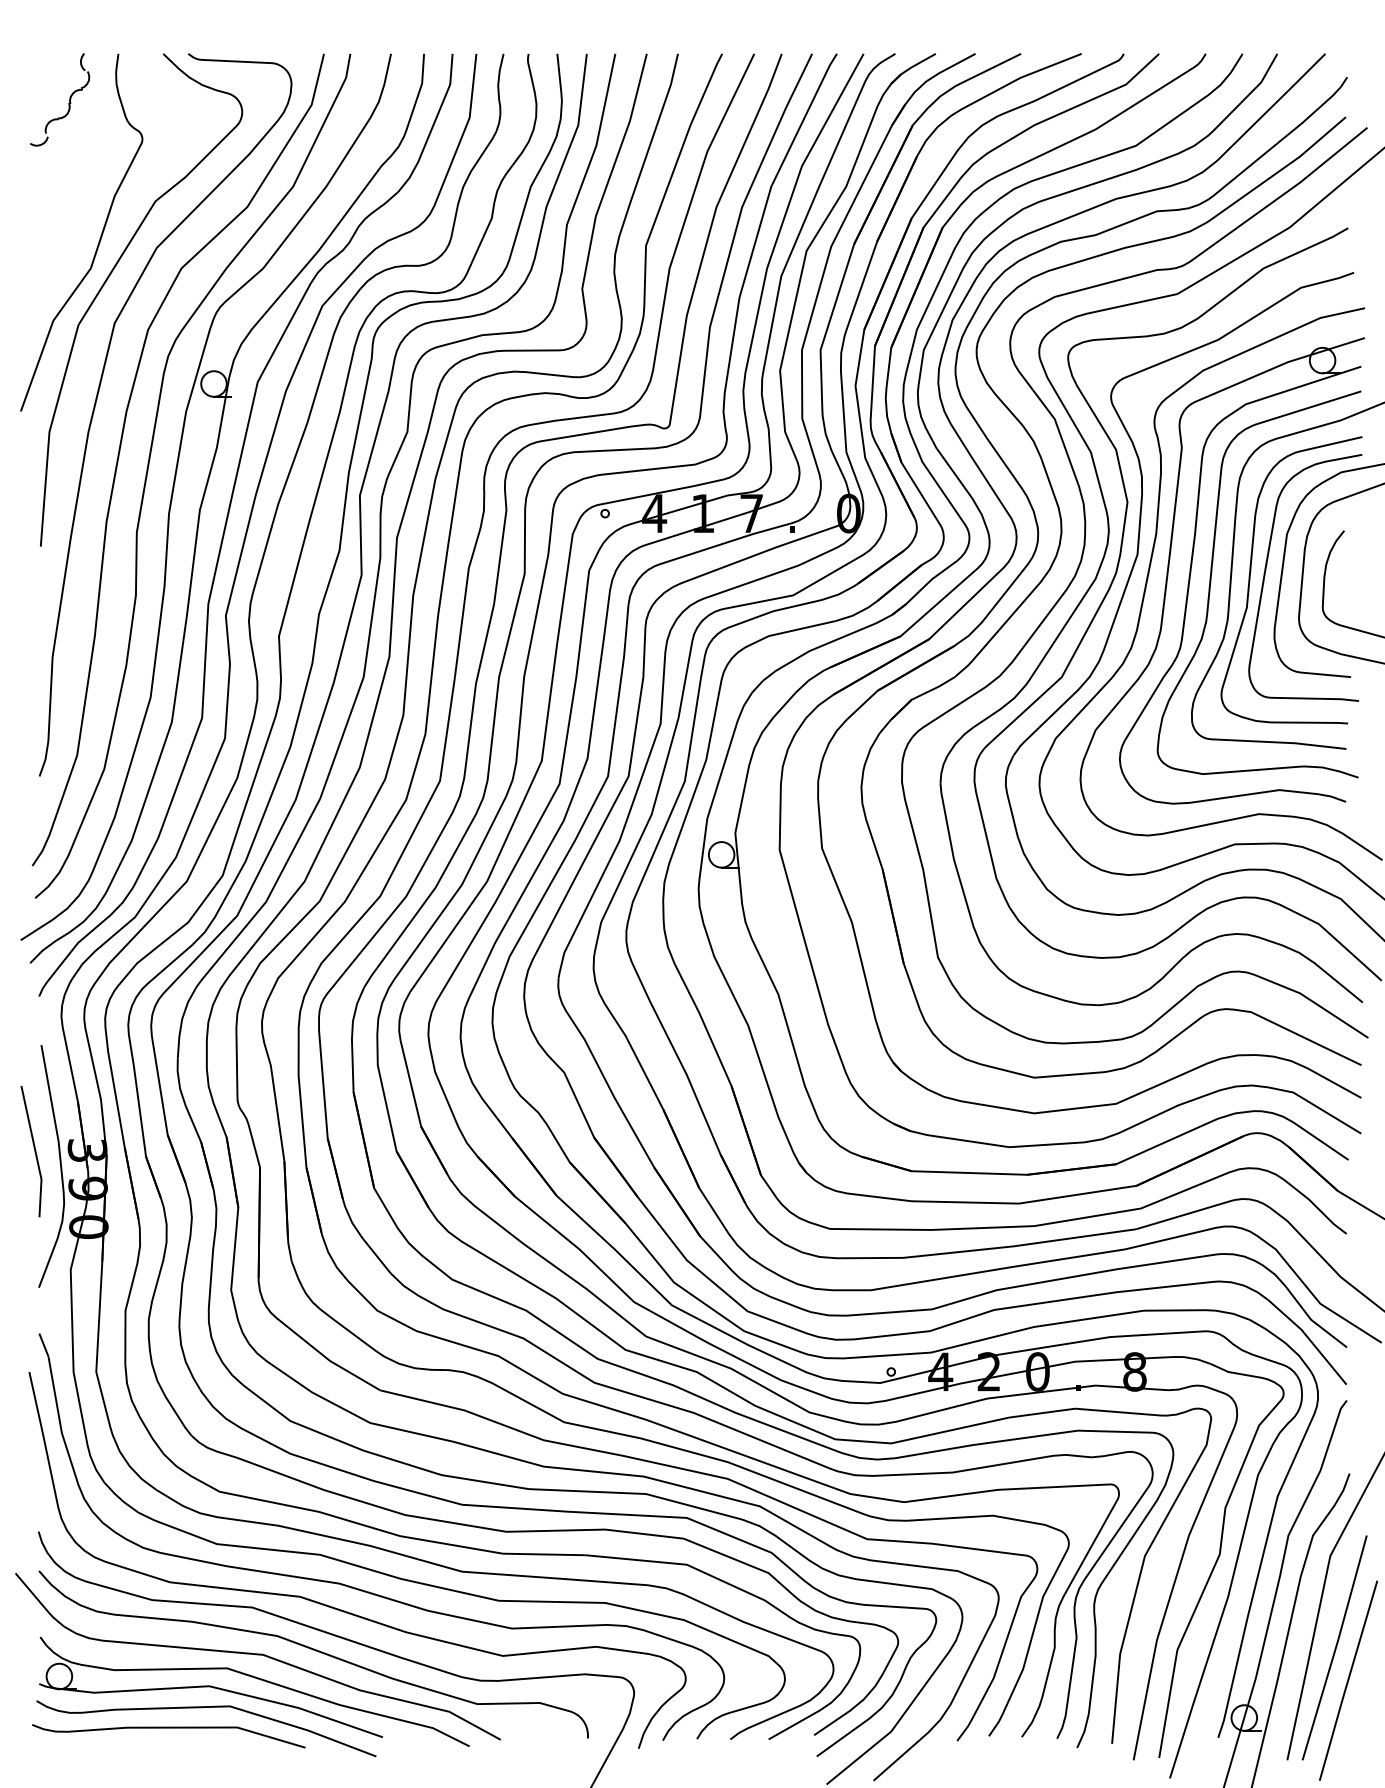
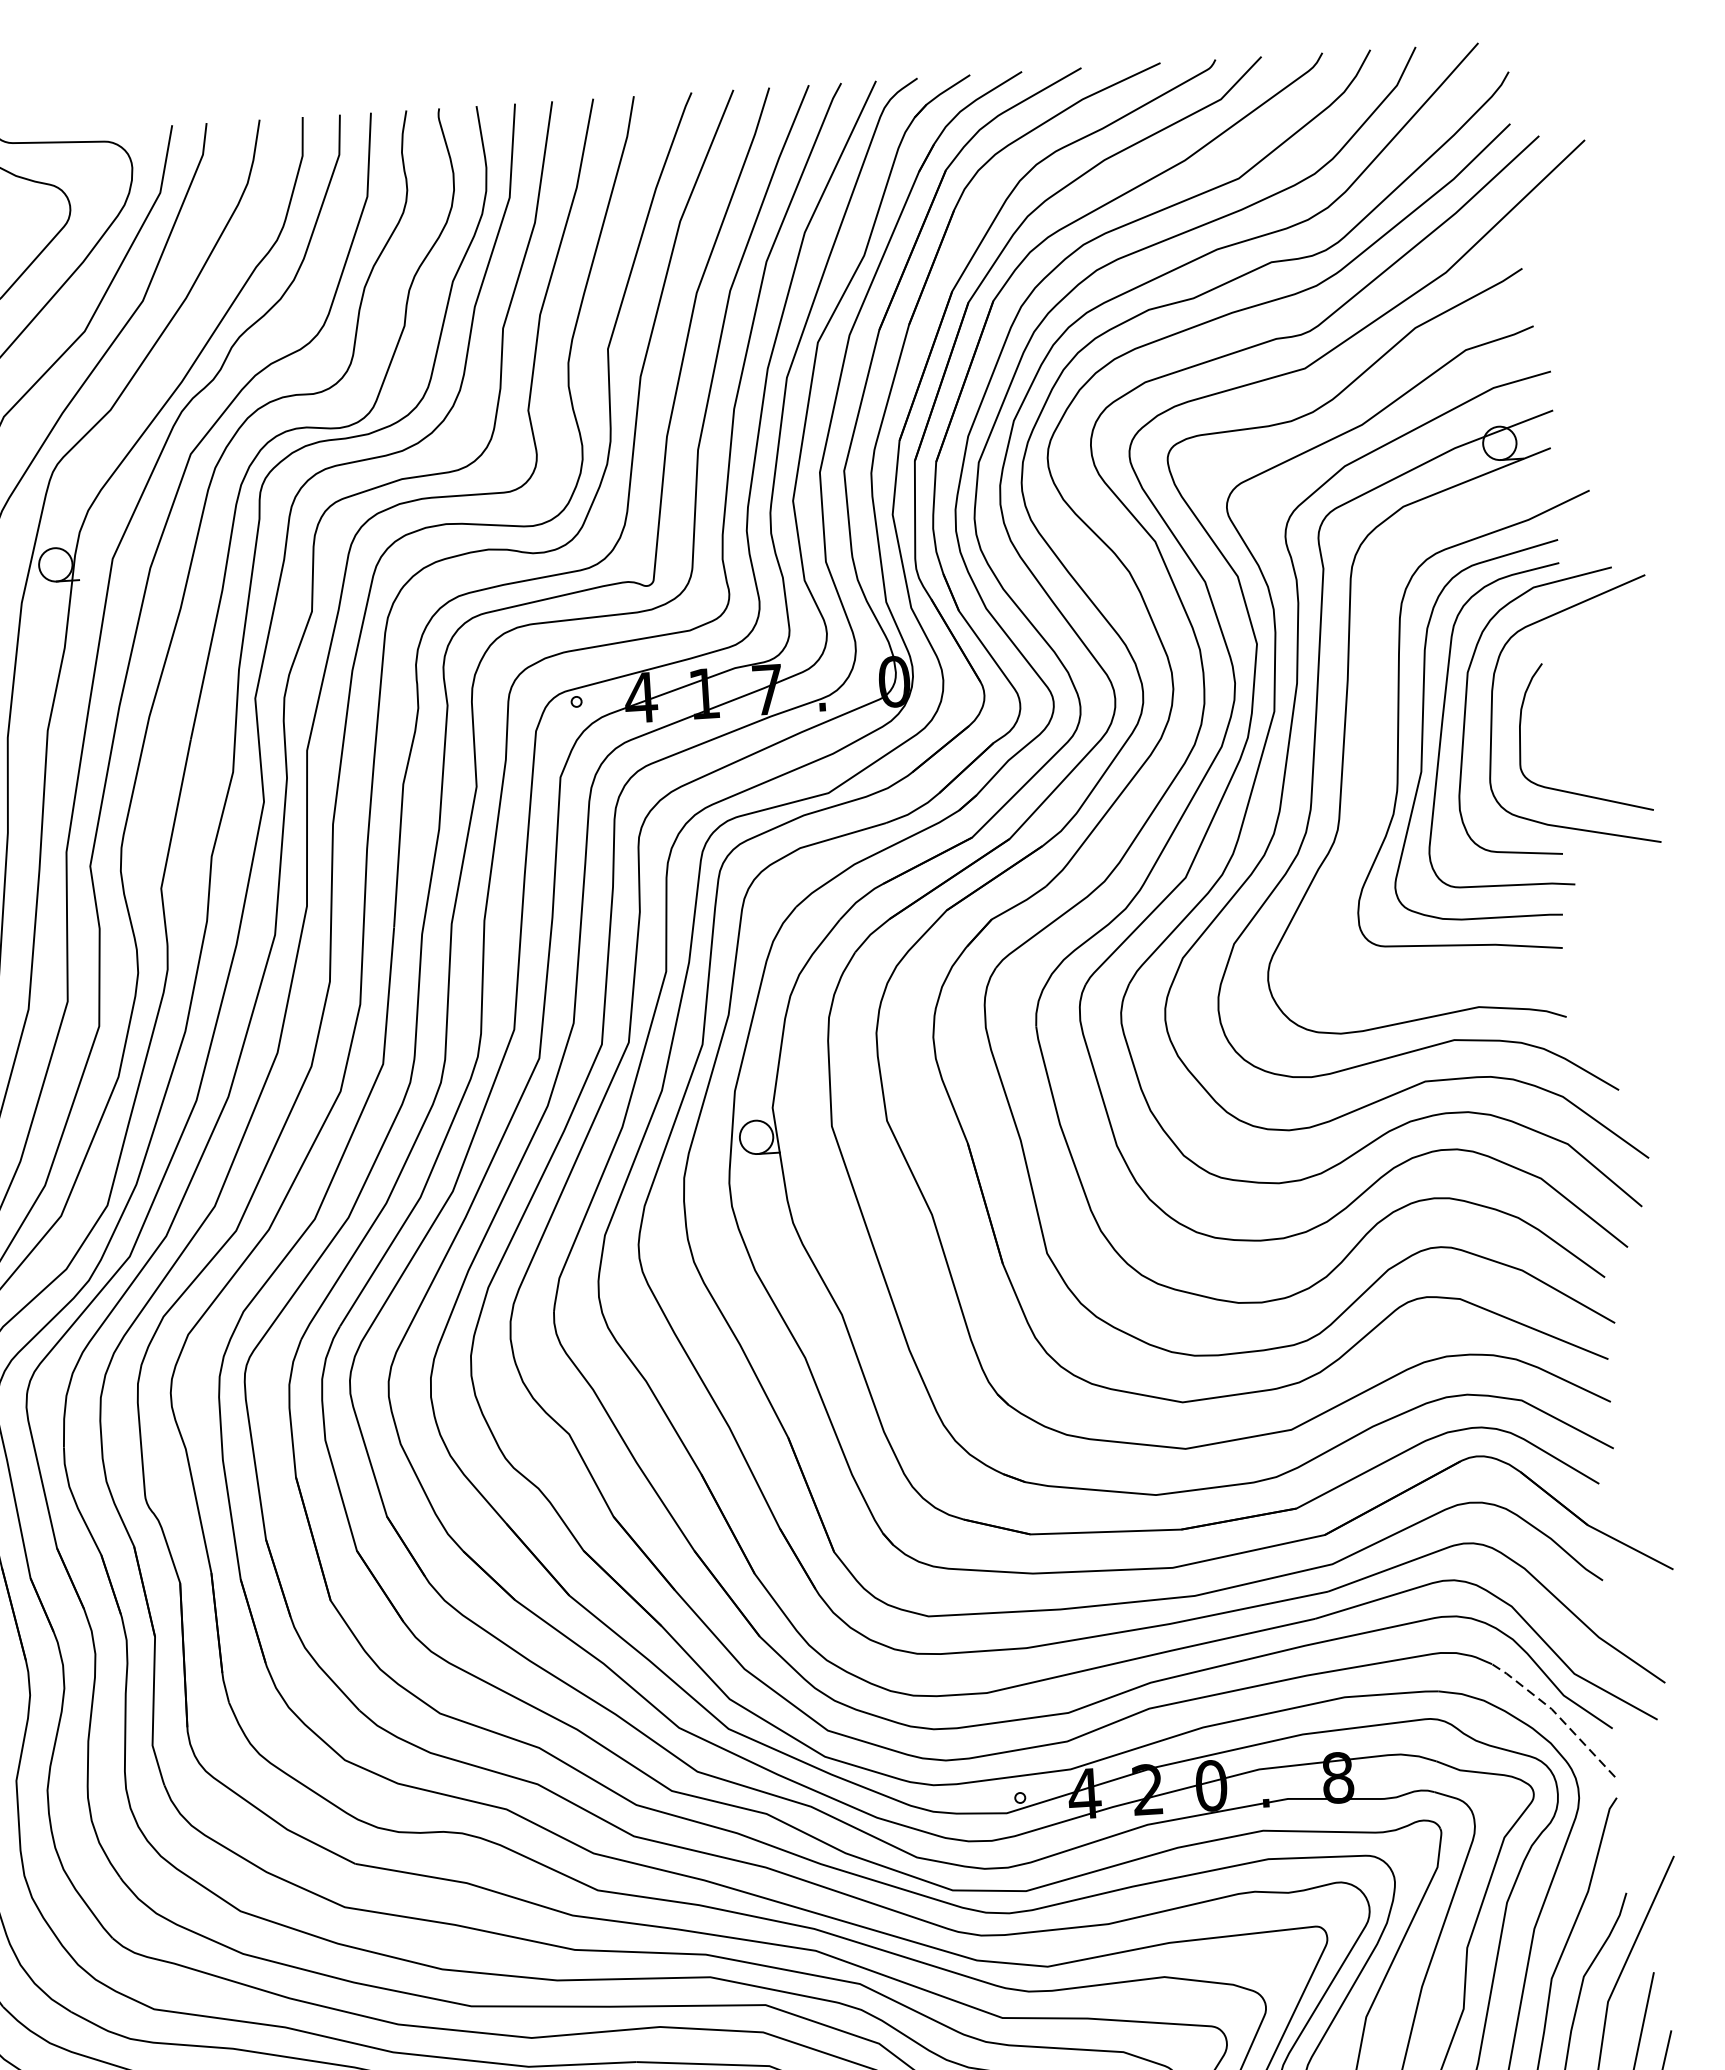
curve: (1211, 582) -> (1373, 741), removed
line: (1305, 1334) -> (1557, 1715), solid -> dashed

